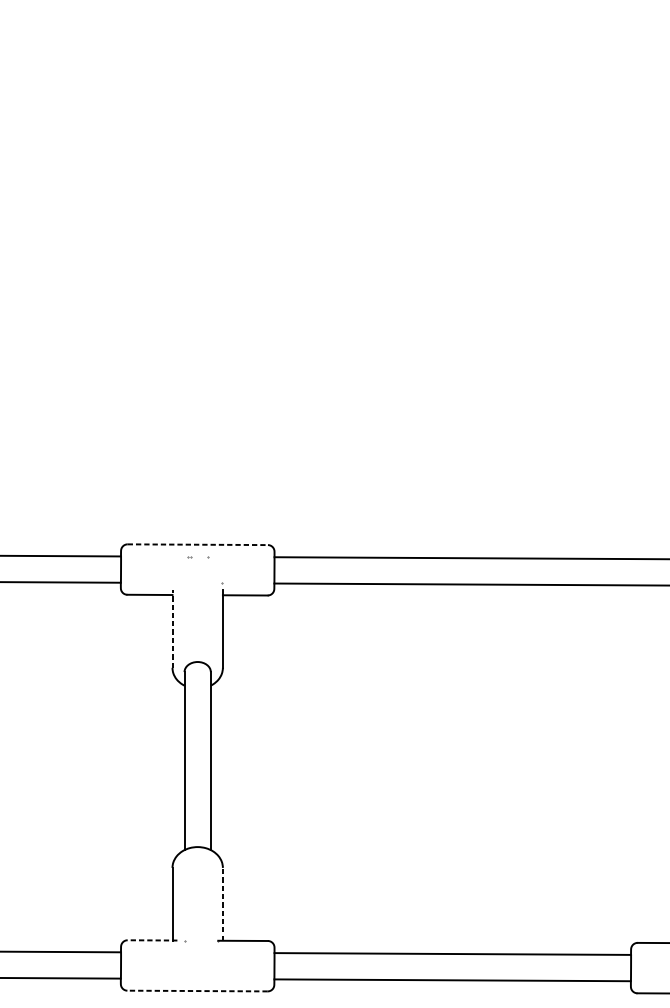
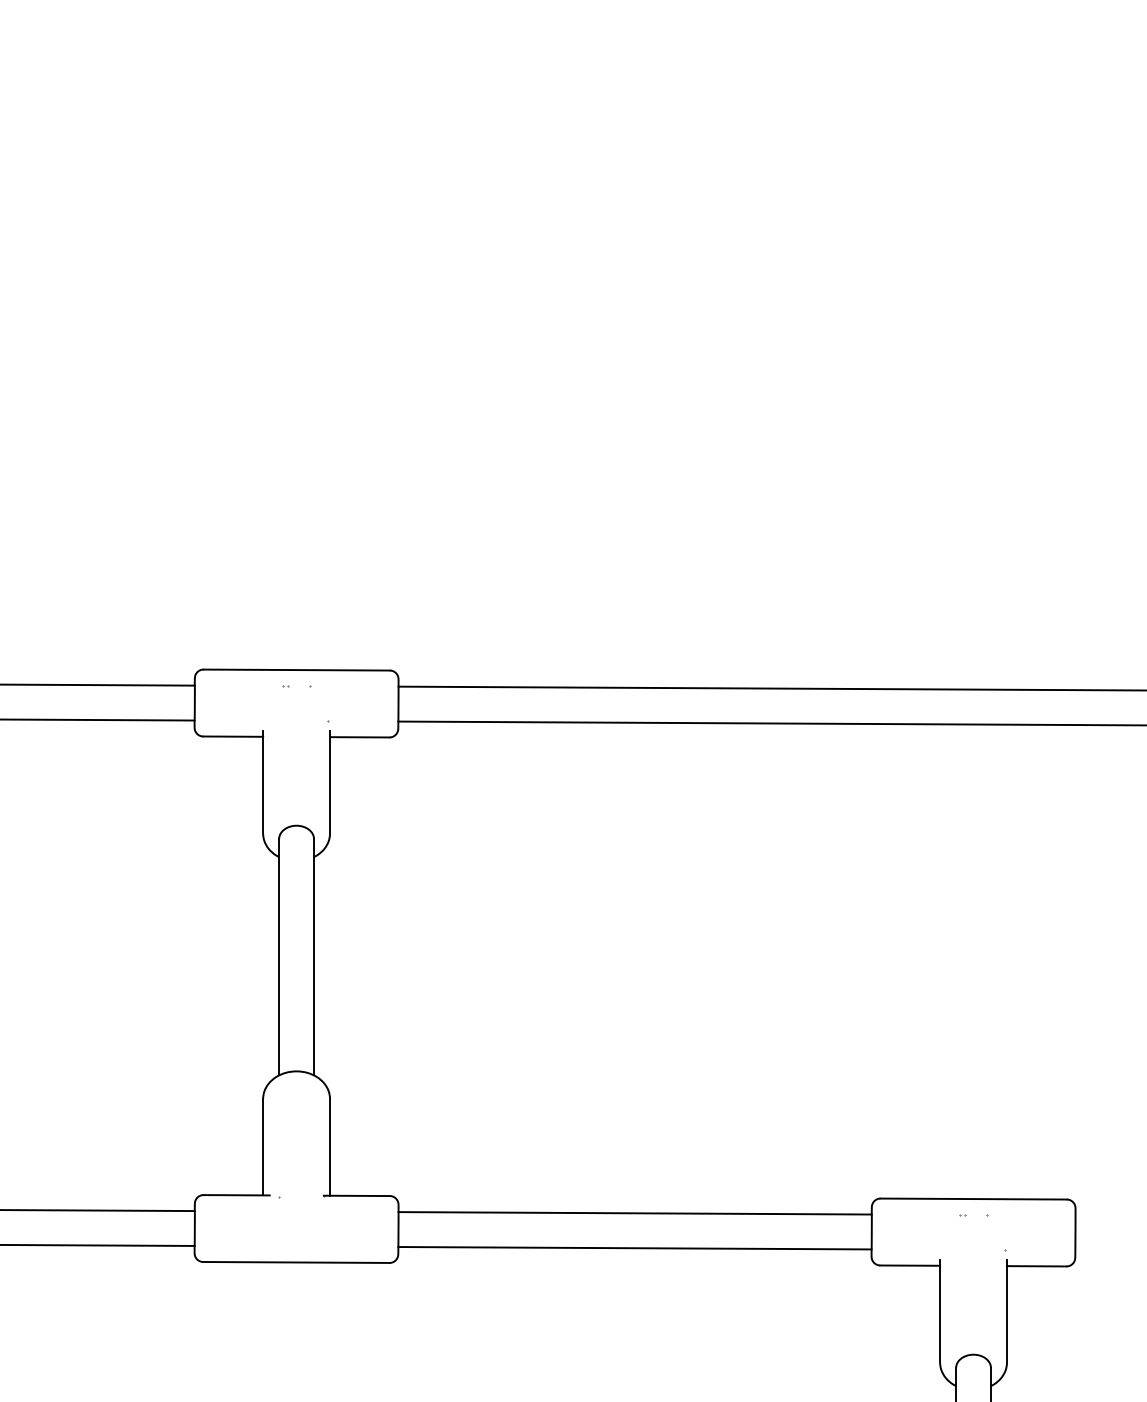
line: (198, 545) -> (297, 670), dashed -> solid
line: (172, 628) -> (263, 781), dashed -> solid
line: (223, 903) -> (330, 1146), dashed -> solid
line: (152, 940) -> (236, 1195), dashed -> solid
line: (196, 991) -> (295, 1262), dashed -> solid

